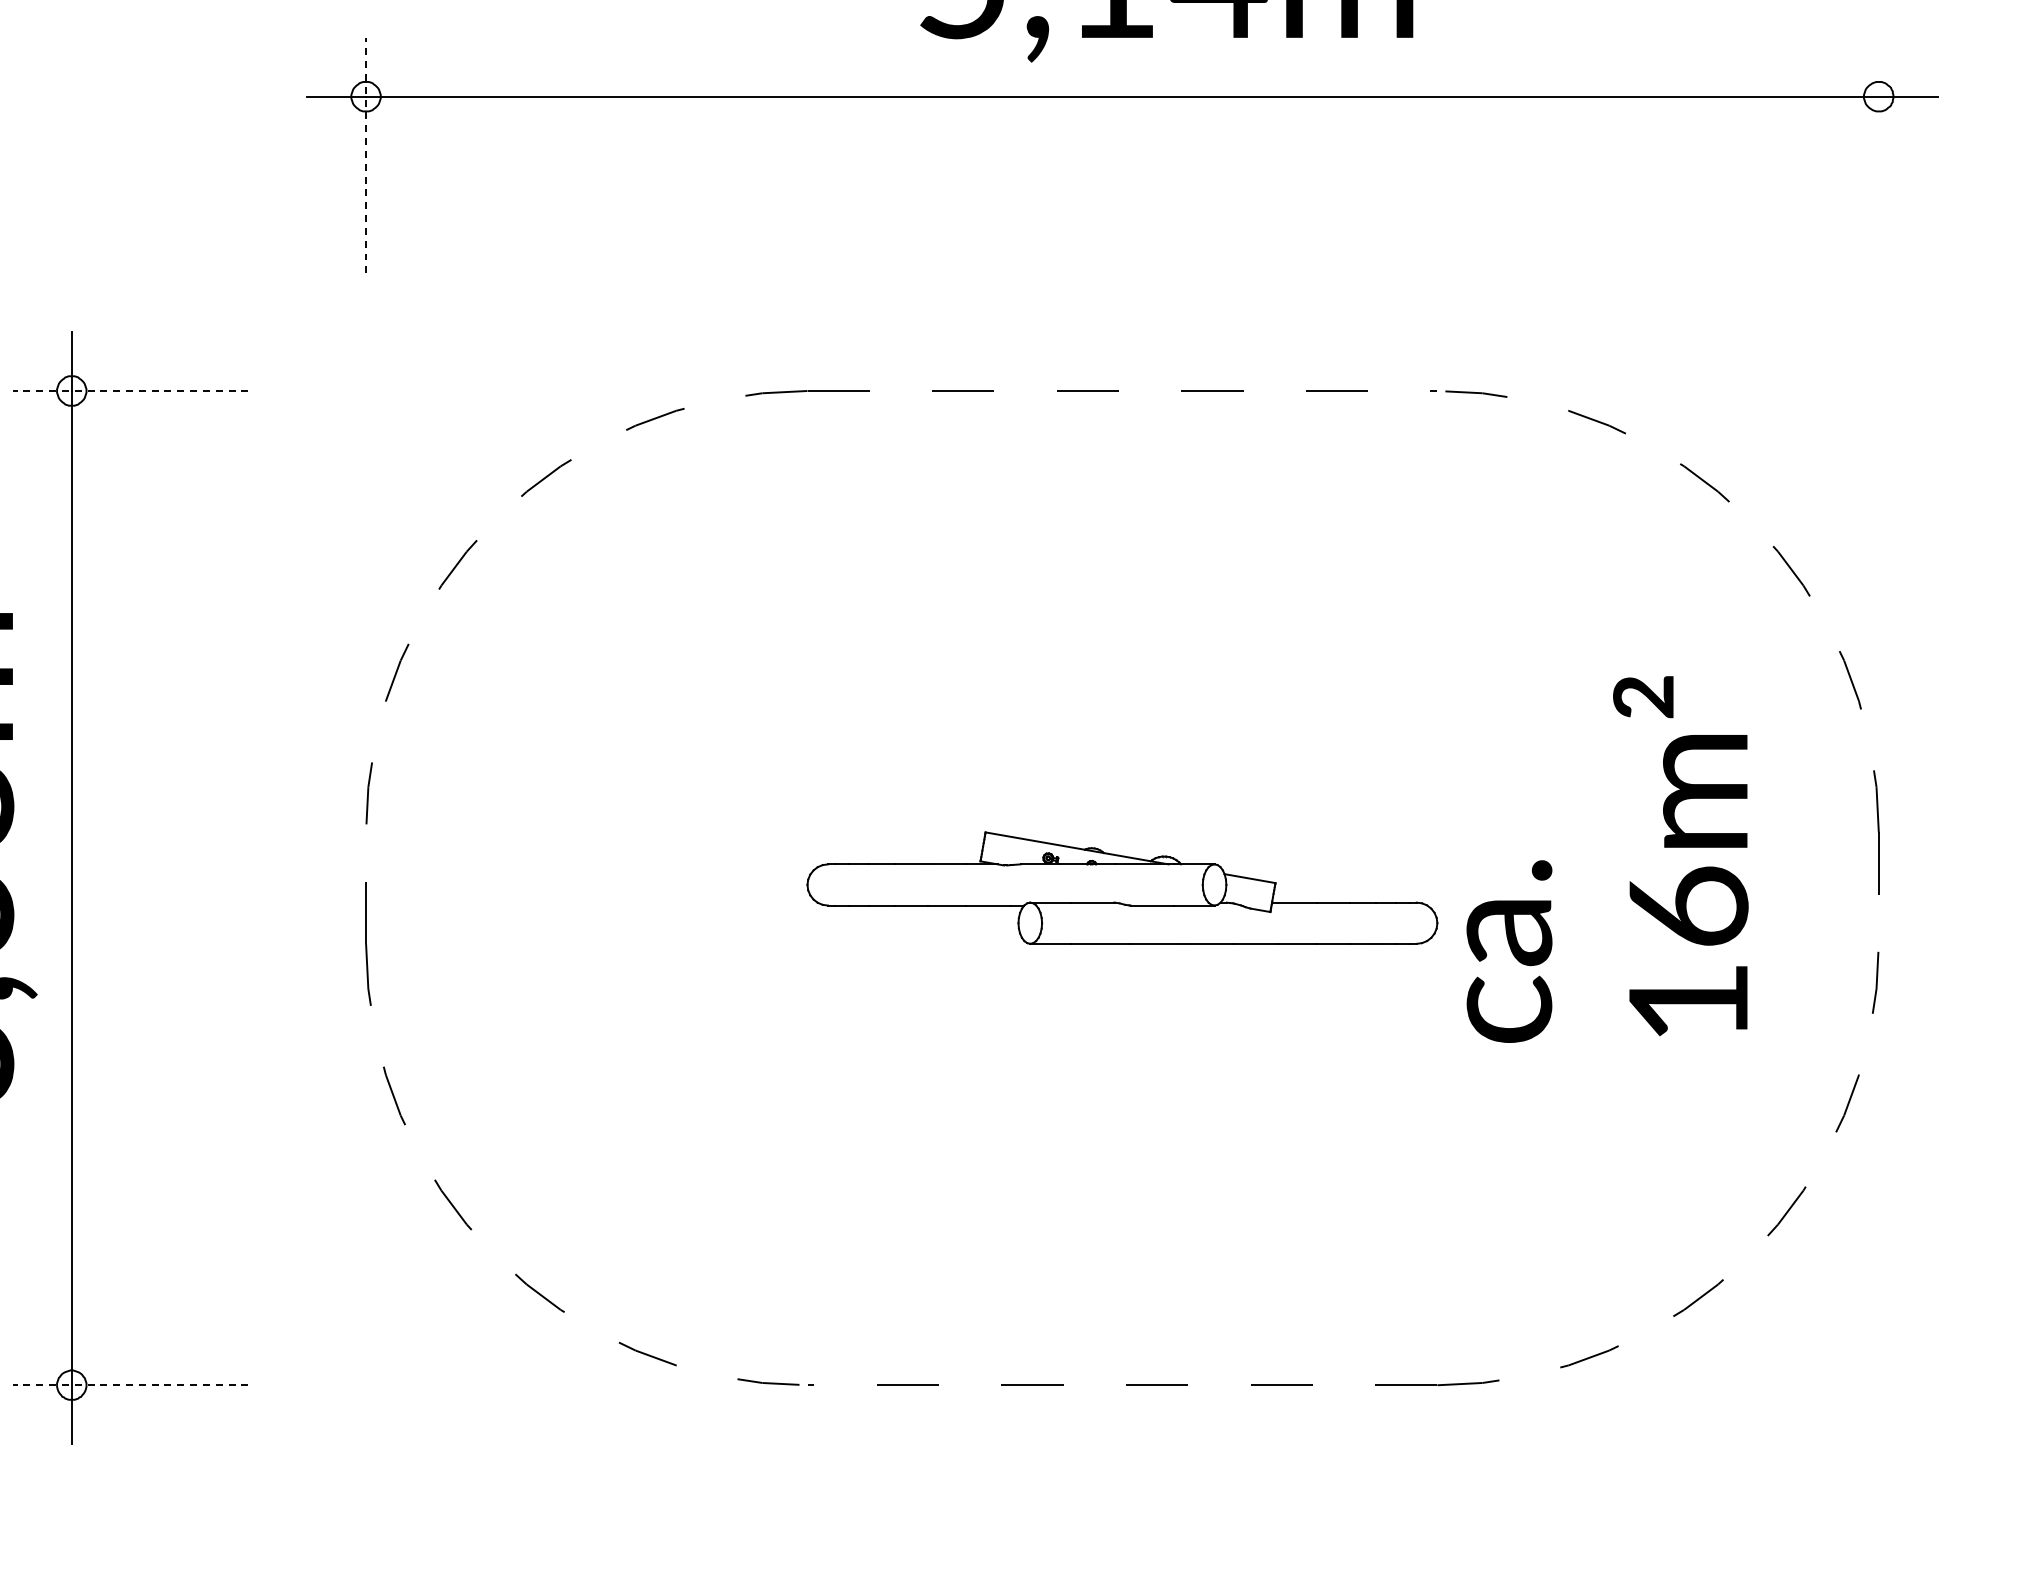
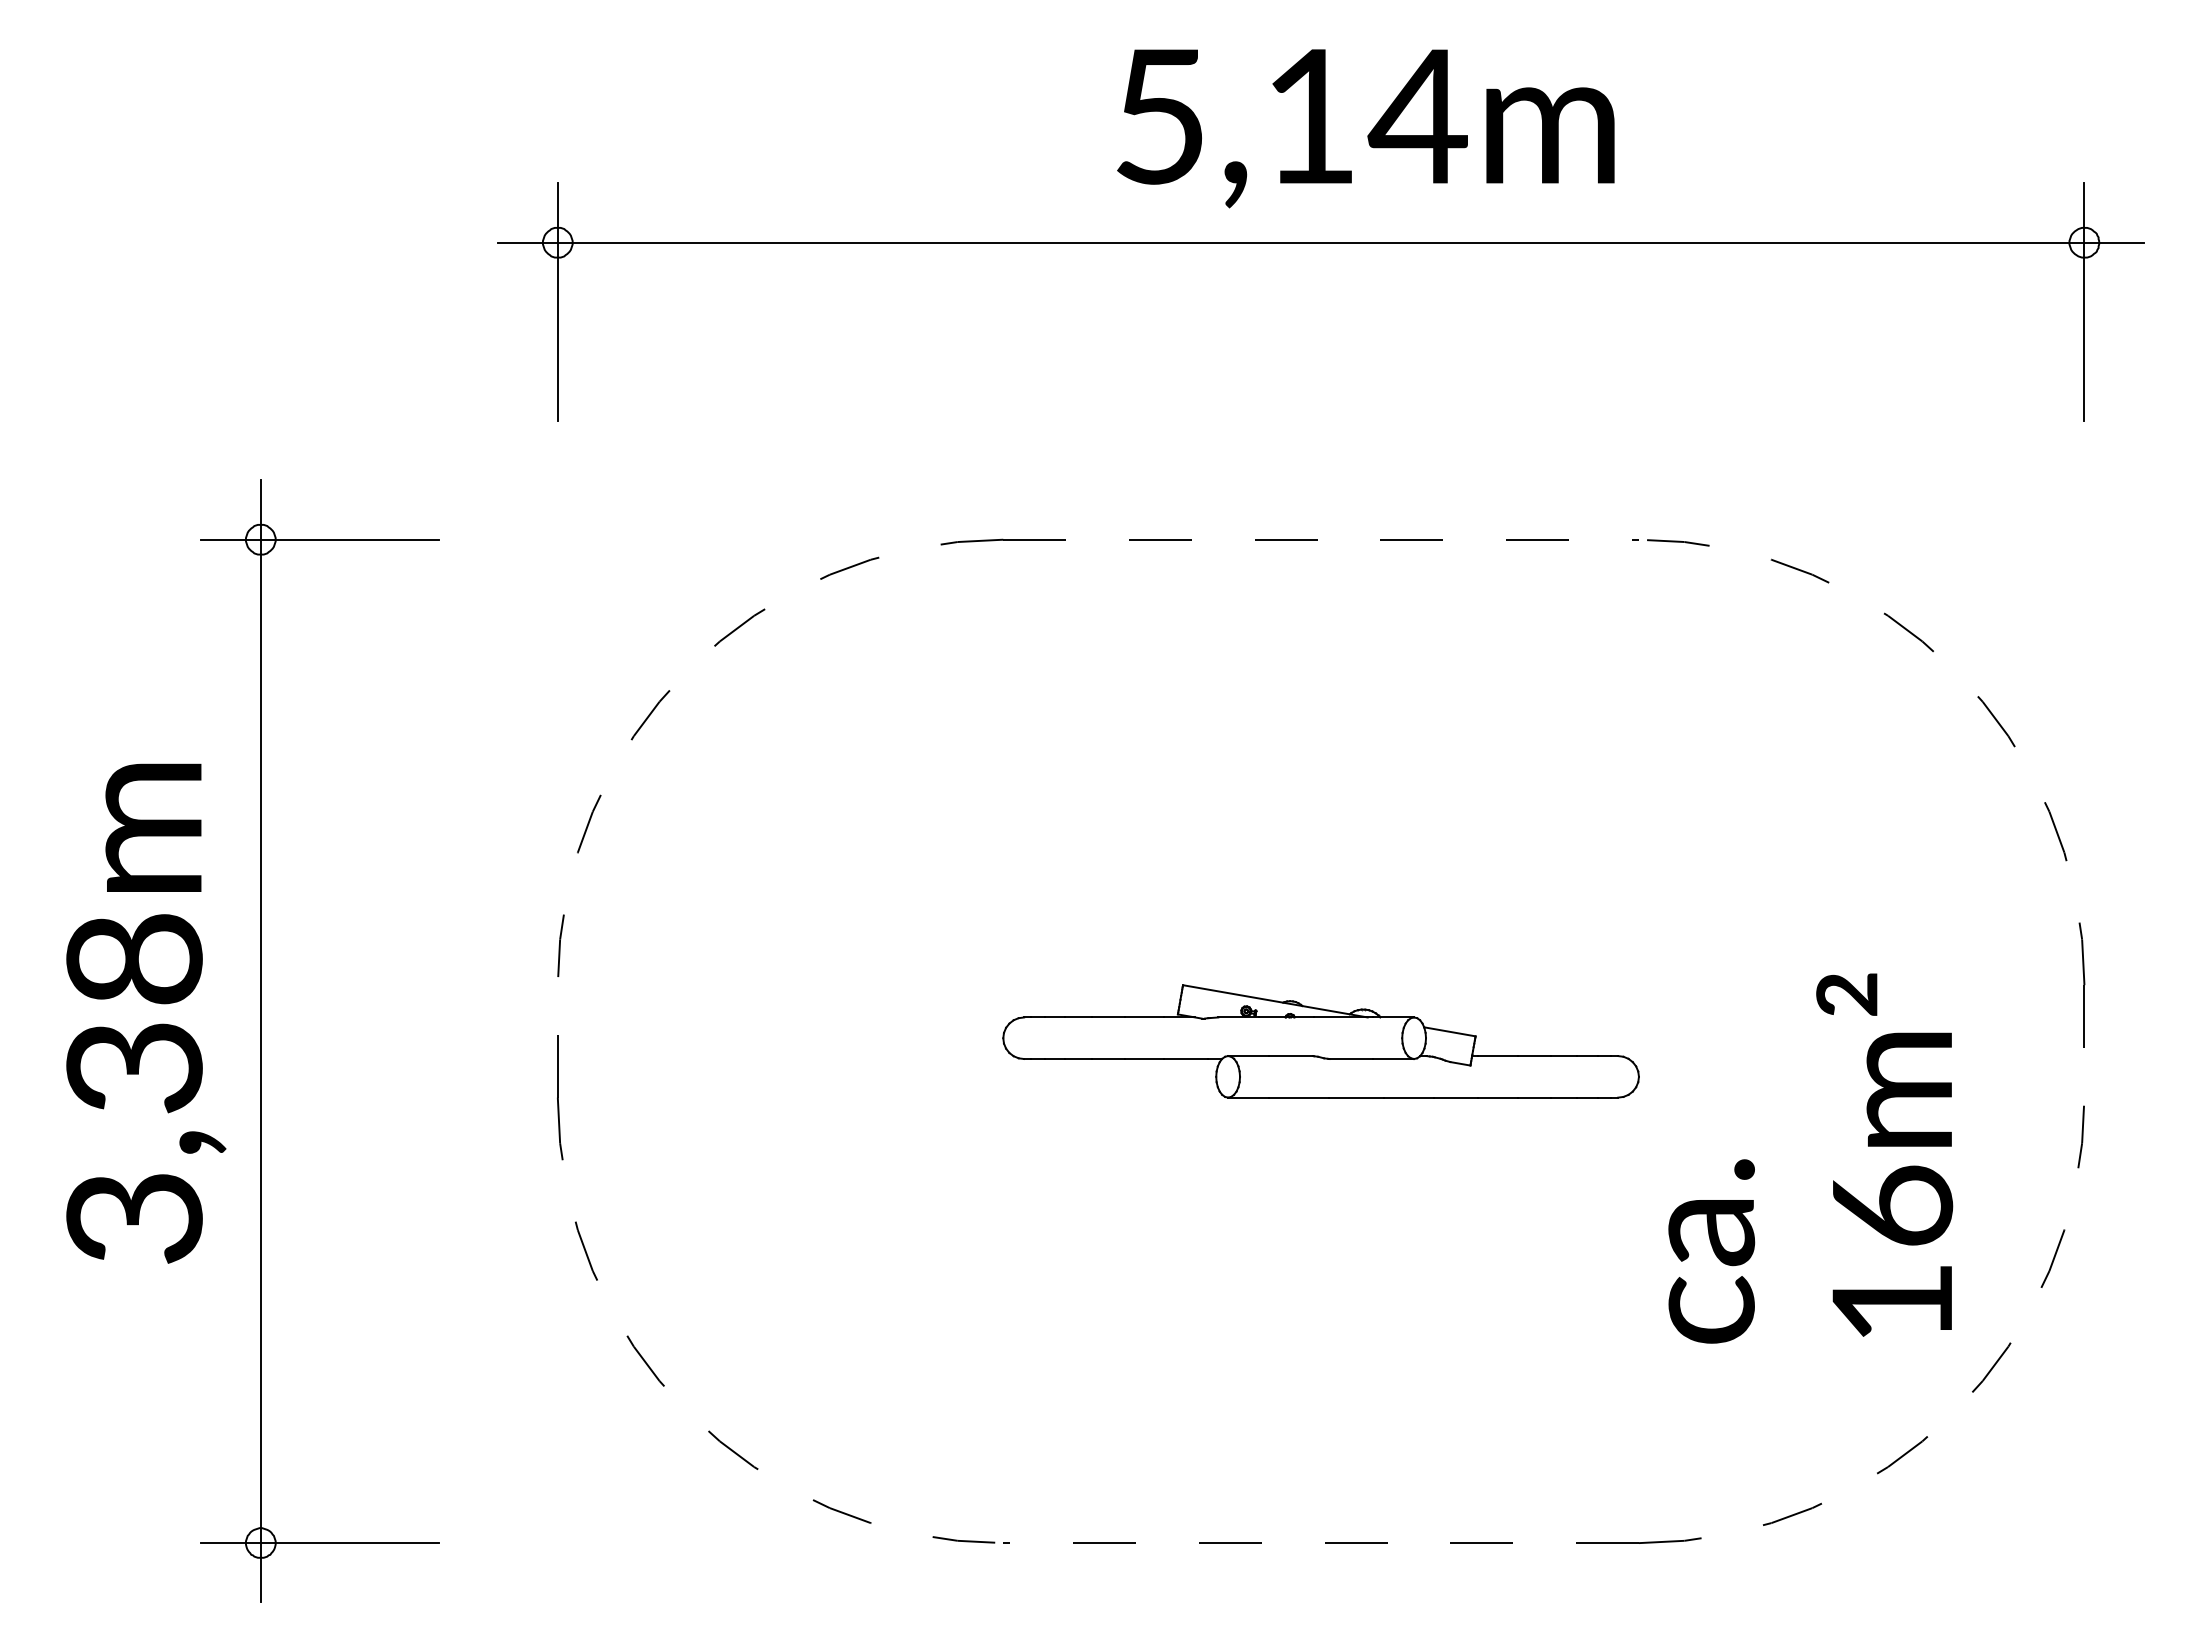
line: (1878, 154) -> (2084, 301), added
line: (365, 155) -> (557, 302), dashed -> solid
line: (130, 390) -> (320, 539), dashed -> solid
text: (1607, 859) -> (1810, 1158), moved
line: (130, 1384) -> (320, 1542), dashed -> solid

